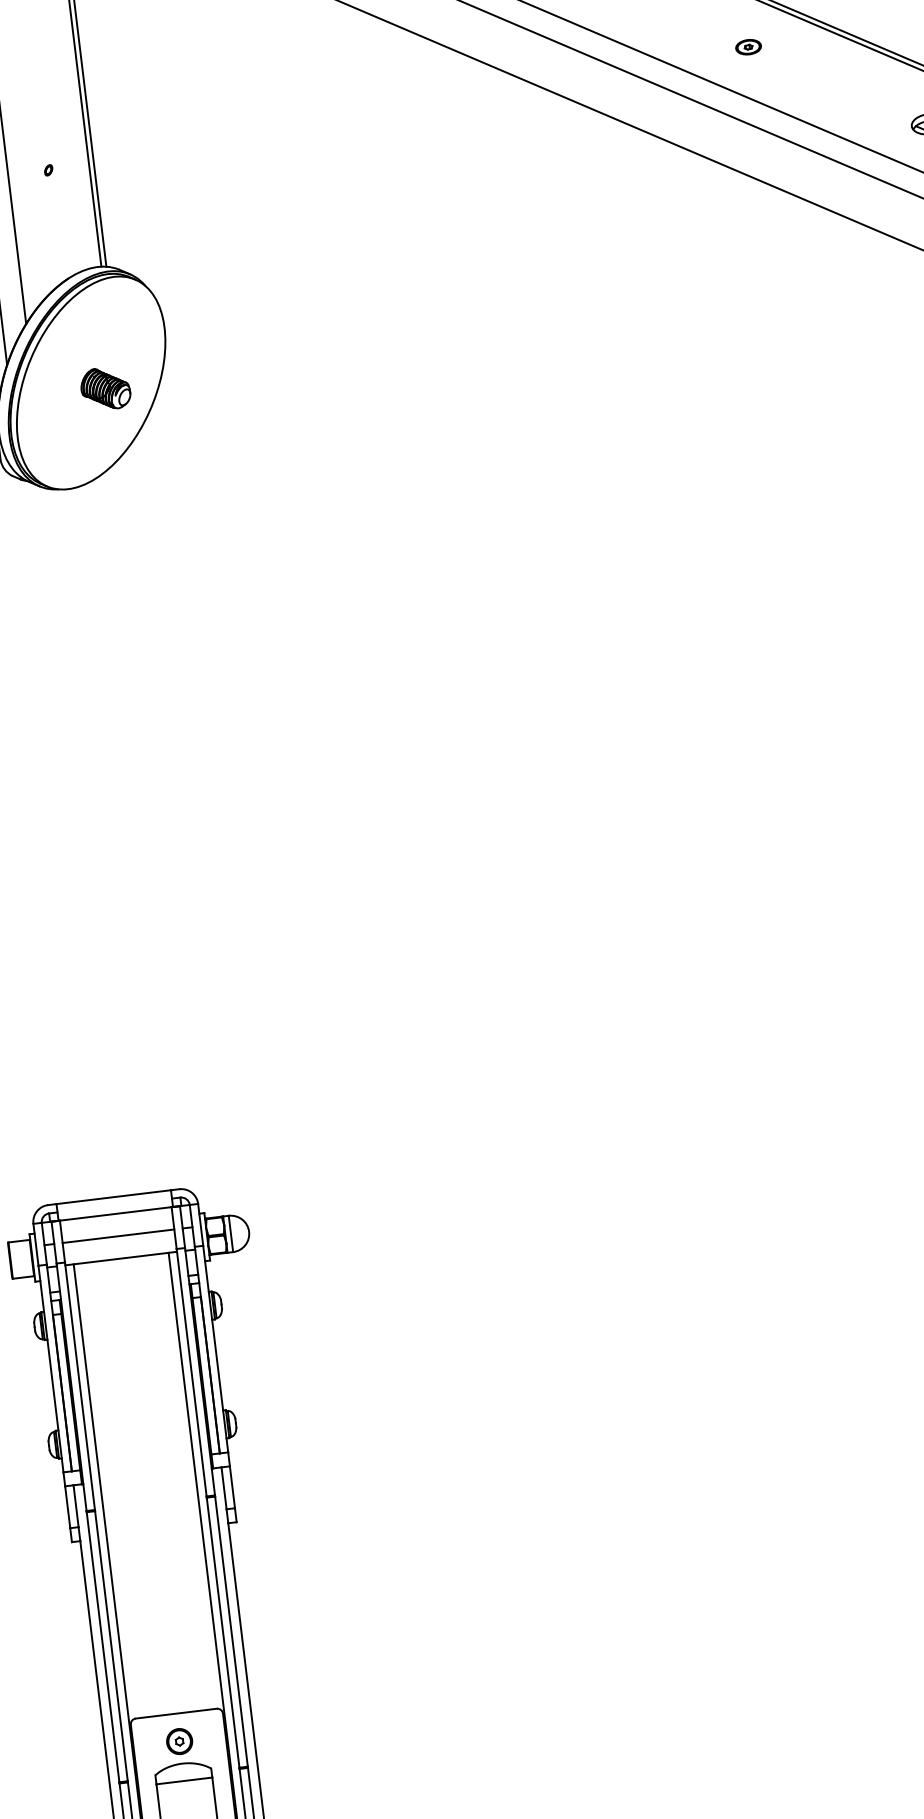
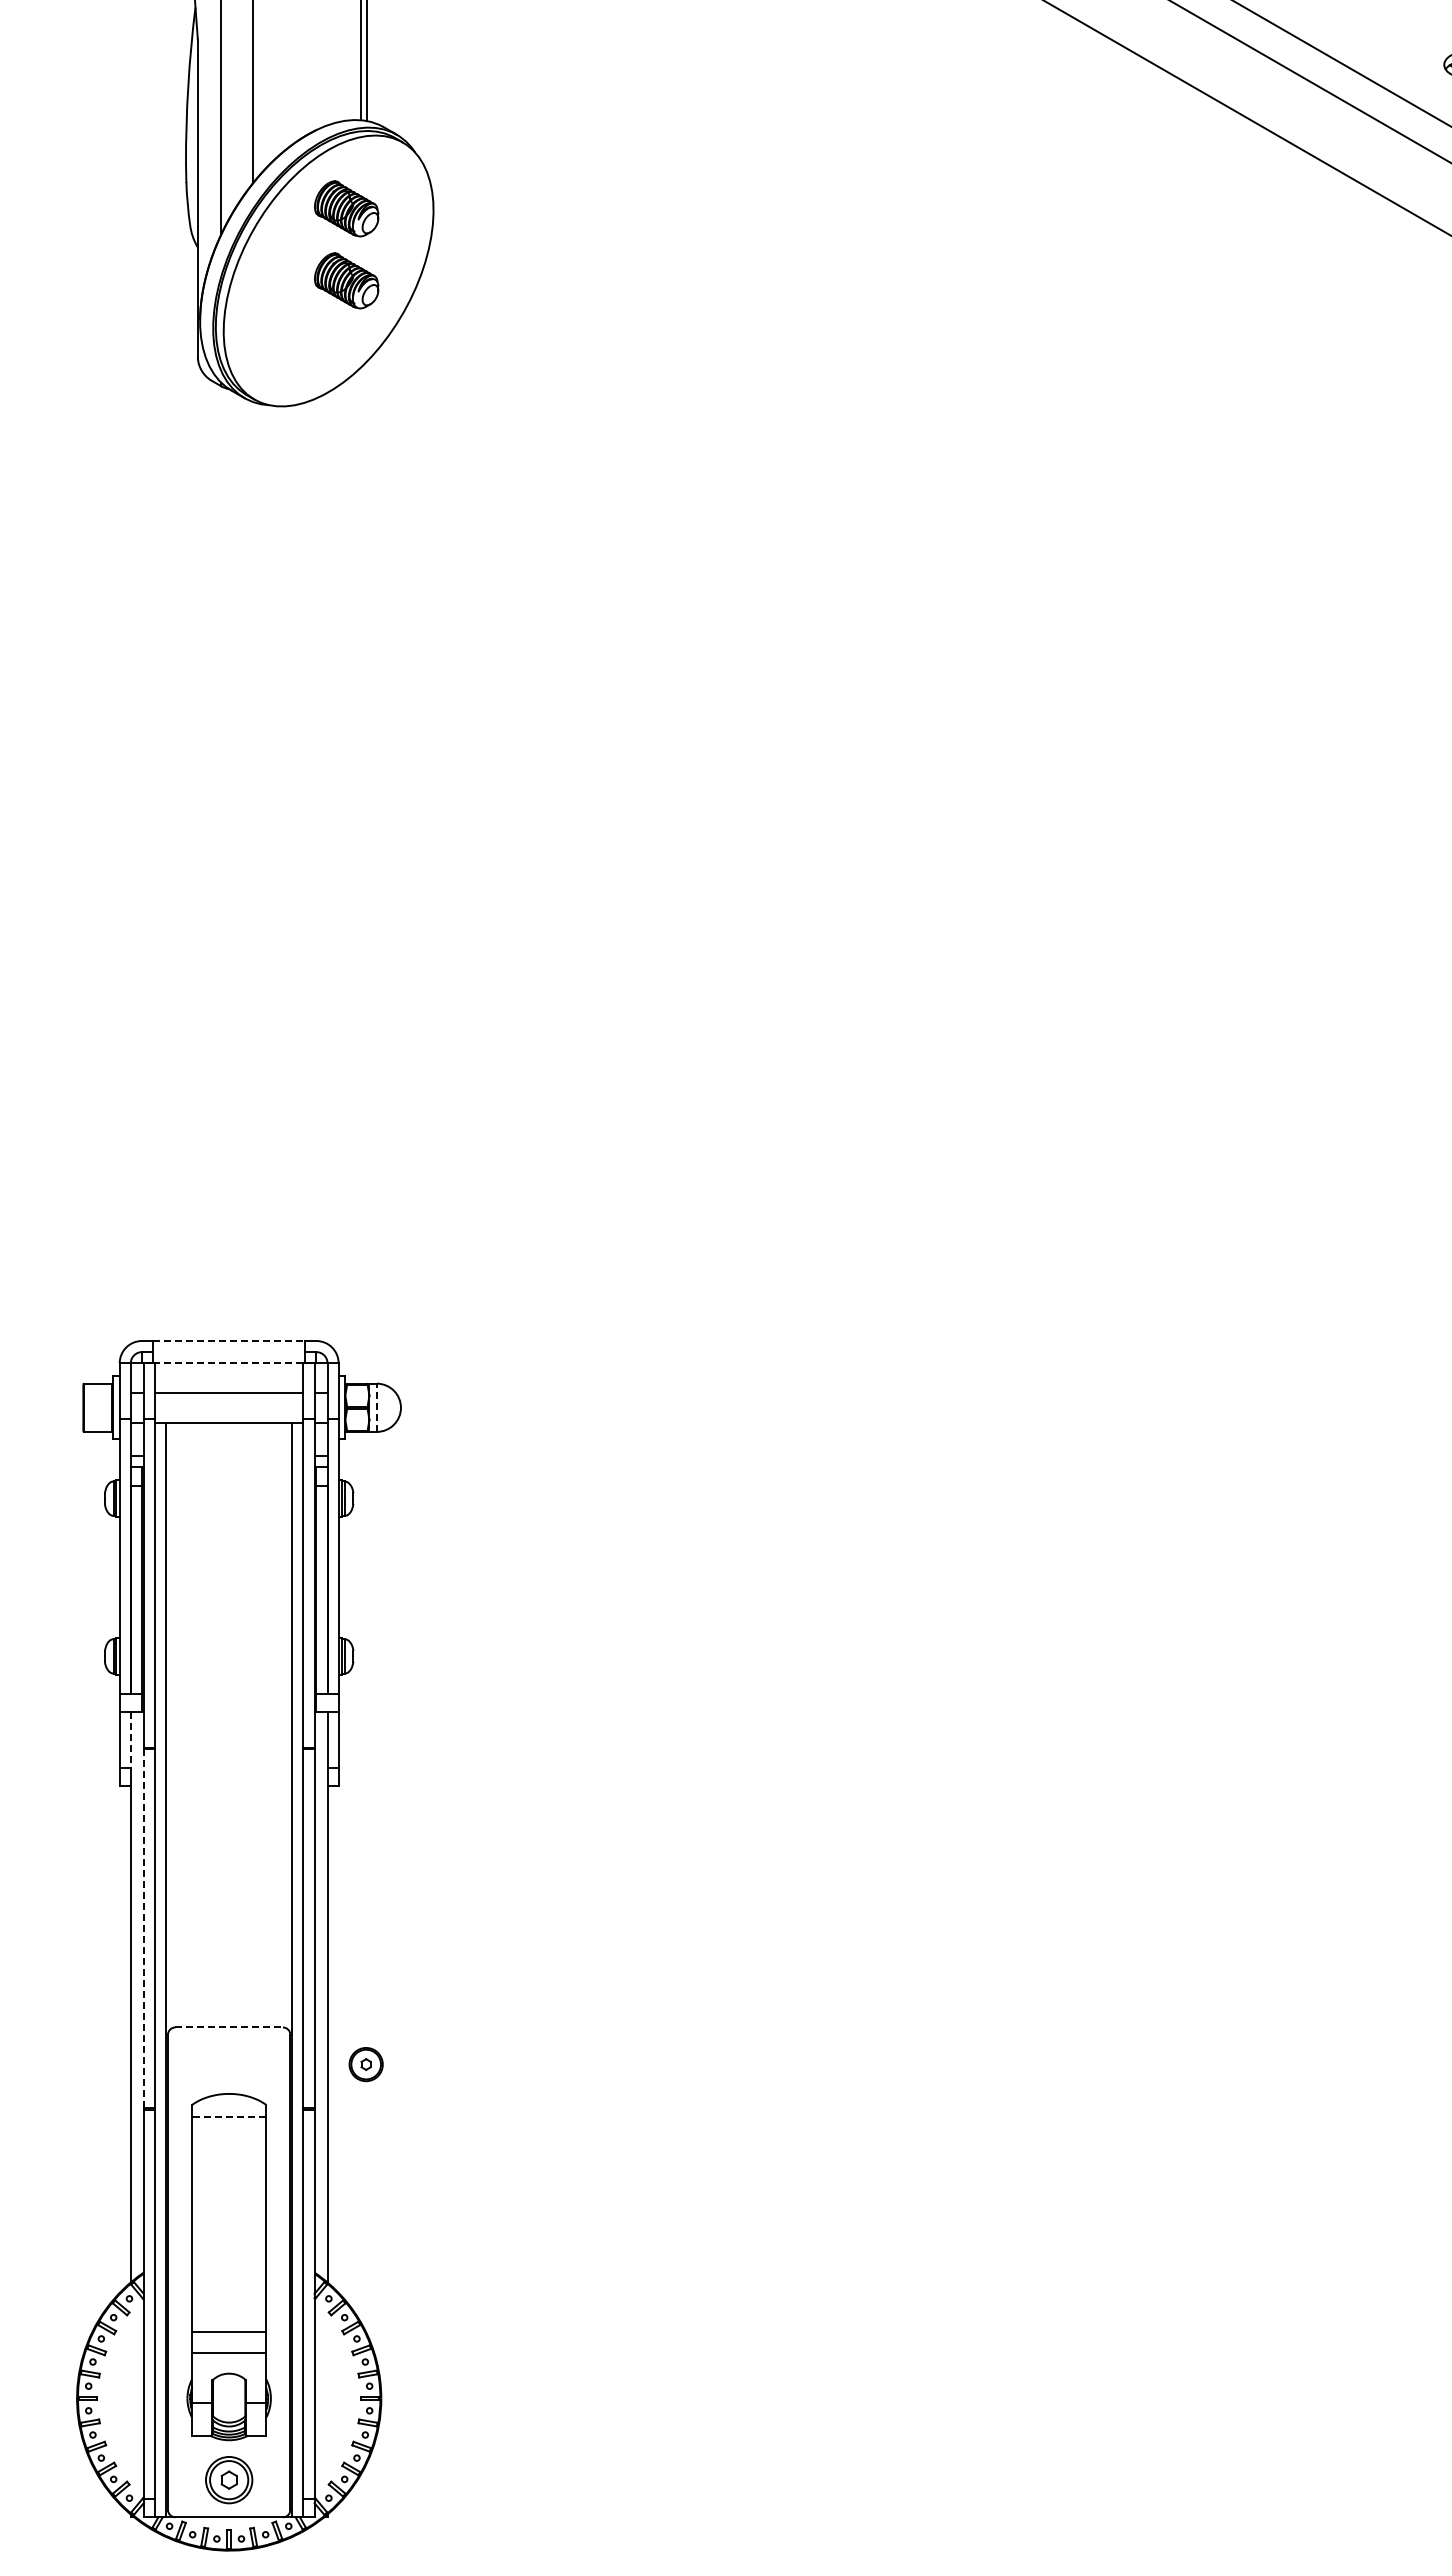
part: (98, 334) -> (346, 208), added
line: (114, 1197) -> (229, 1341), solid -> dashed
line: (116, 1214) -> (229, 1363), solid -> dashed
line: (230, 1233) -> (376, 1407), solid -> dashed
line: (75, 1505) -> (130, 1739), solid -> dashed
line: (102, 1647) -> (143, 1928), solid -> dashed
line: (176, 1713) -> (229, 2027), solid -> dashed
part: (179, 1741) -> (365, 2064), moved
line: (183, 1780) -> (228, 2116), solid -> dashed

